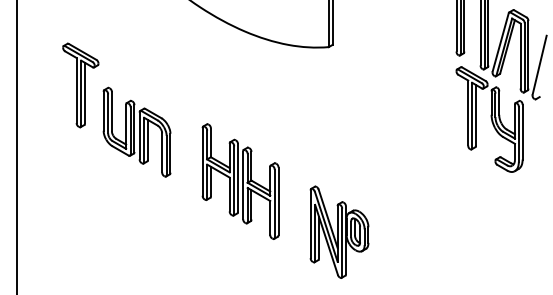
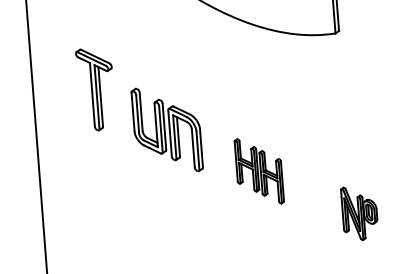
part: (136, 131) -> (166, 129), moved
part: (240, 181) -> (259, 171), size x0.6
part: (339, 231) -> (359, 212), size x0.6

